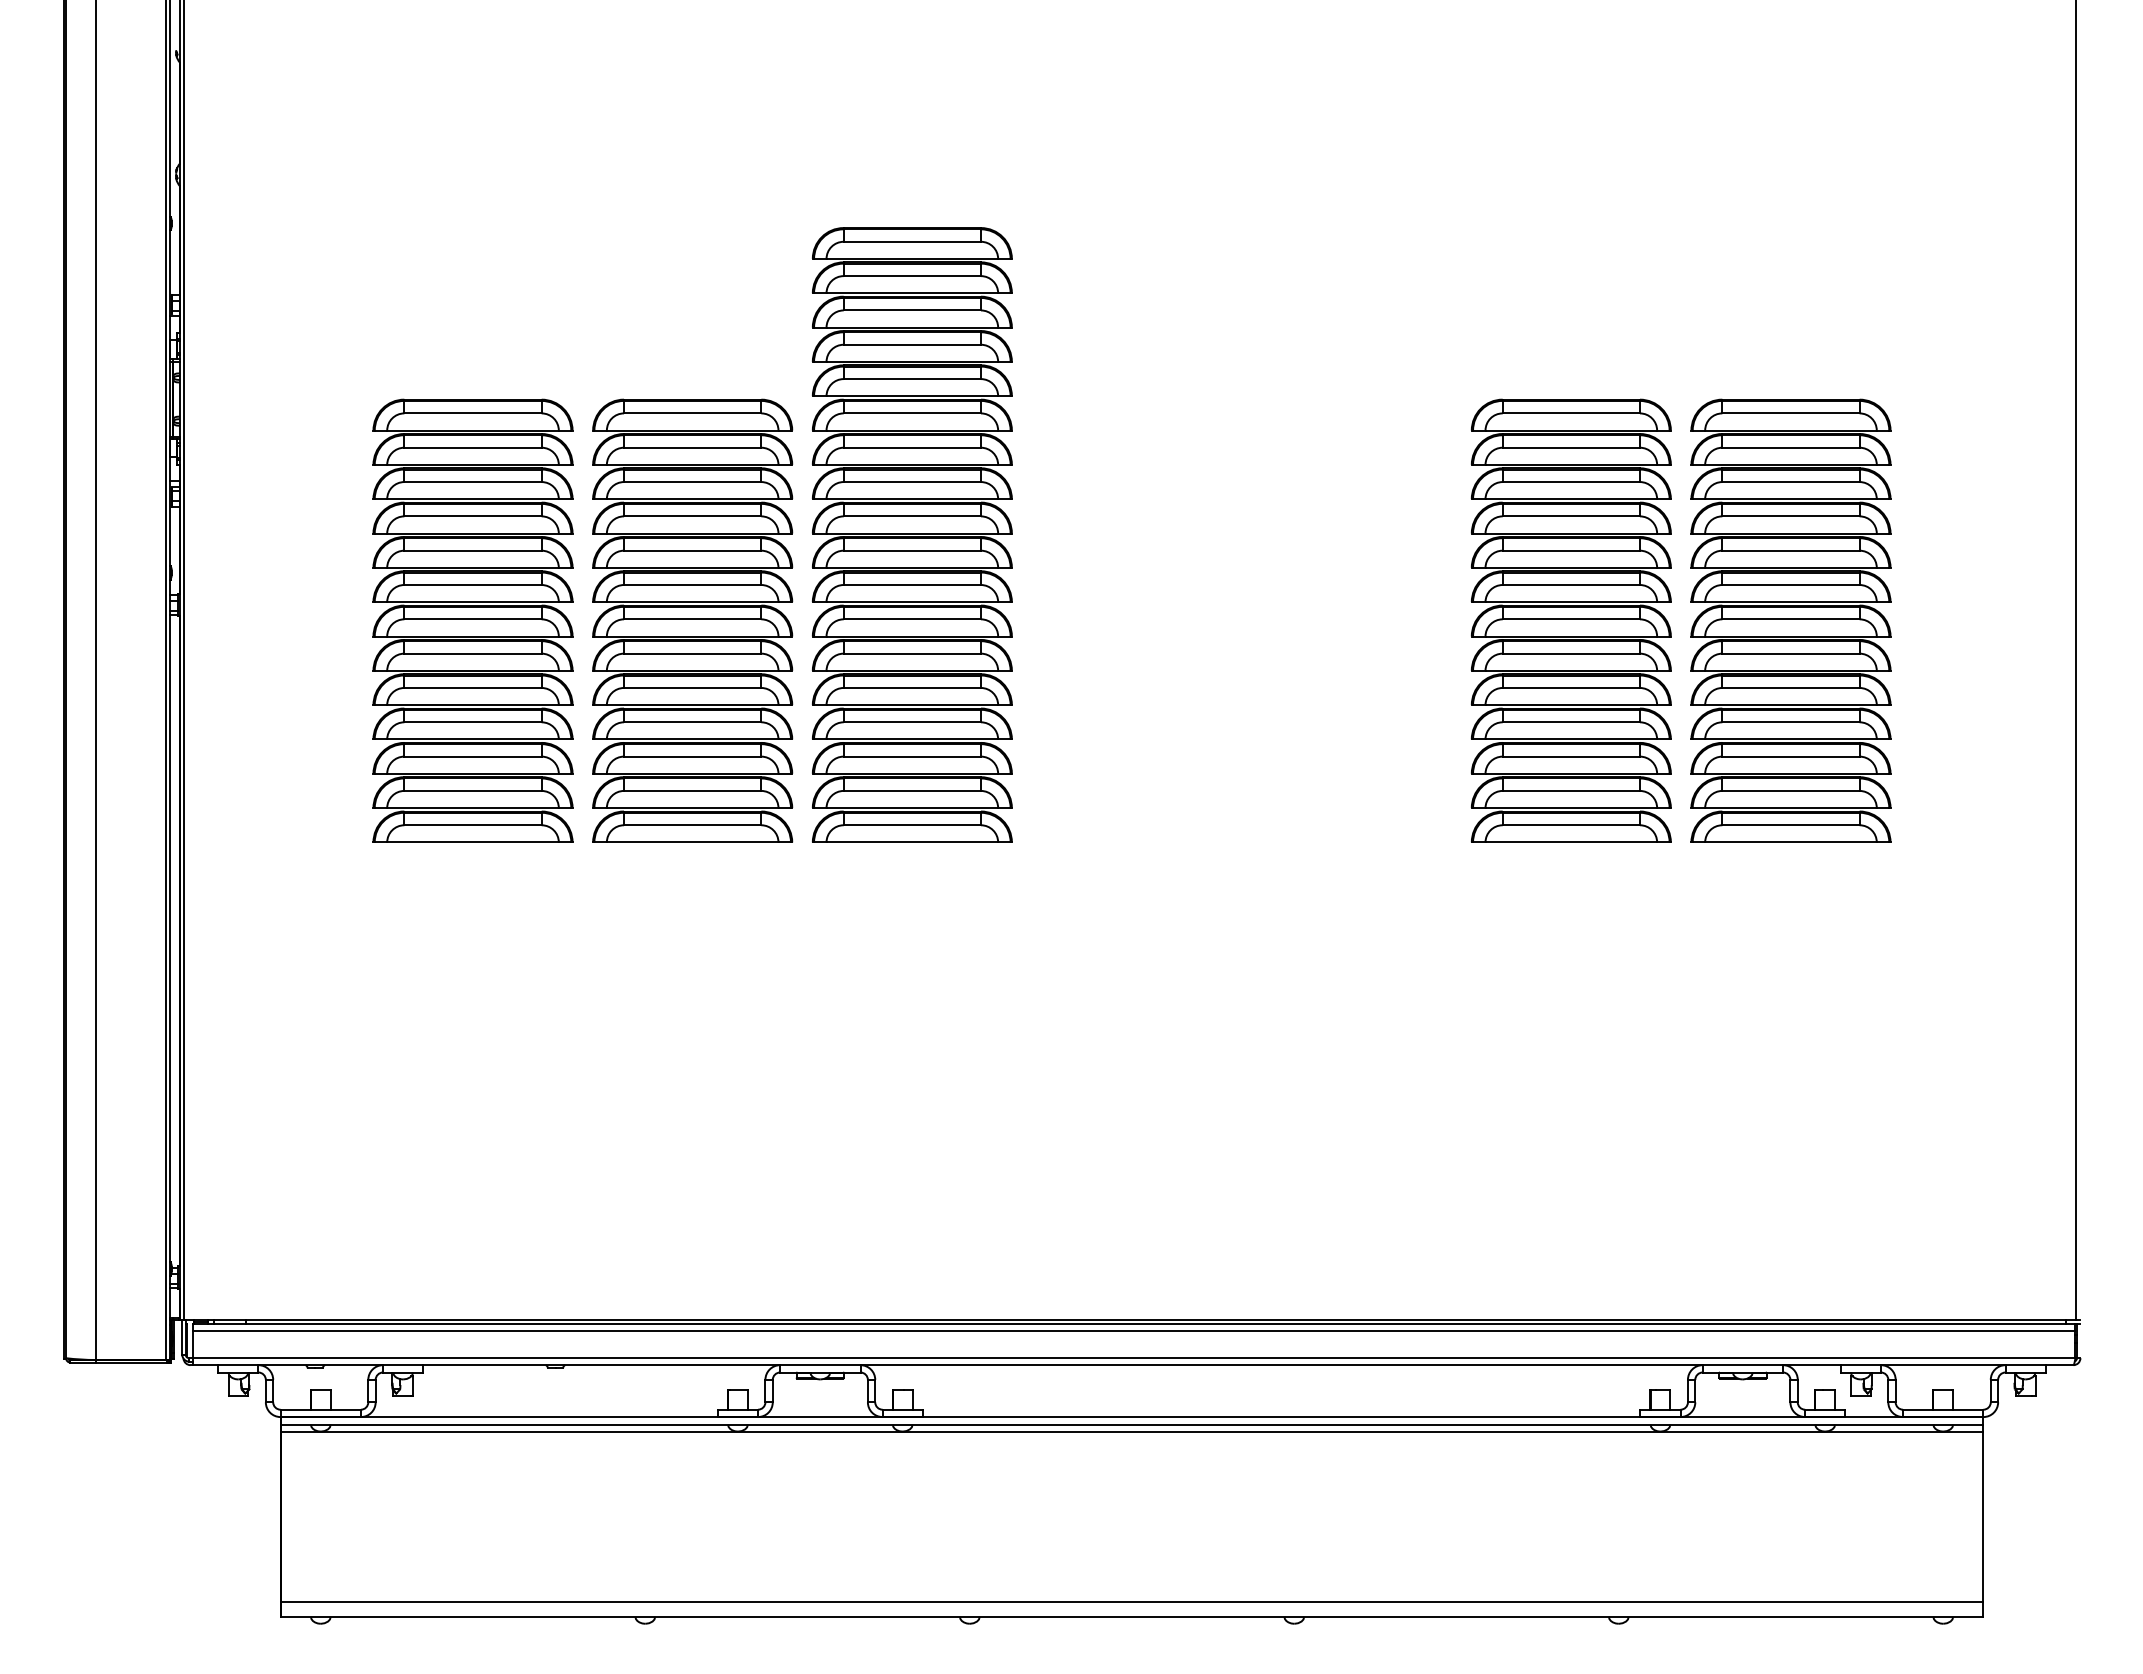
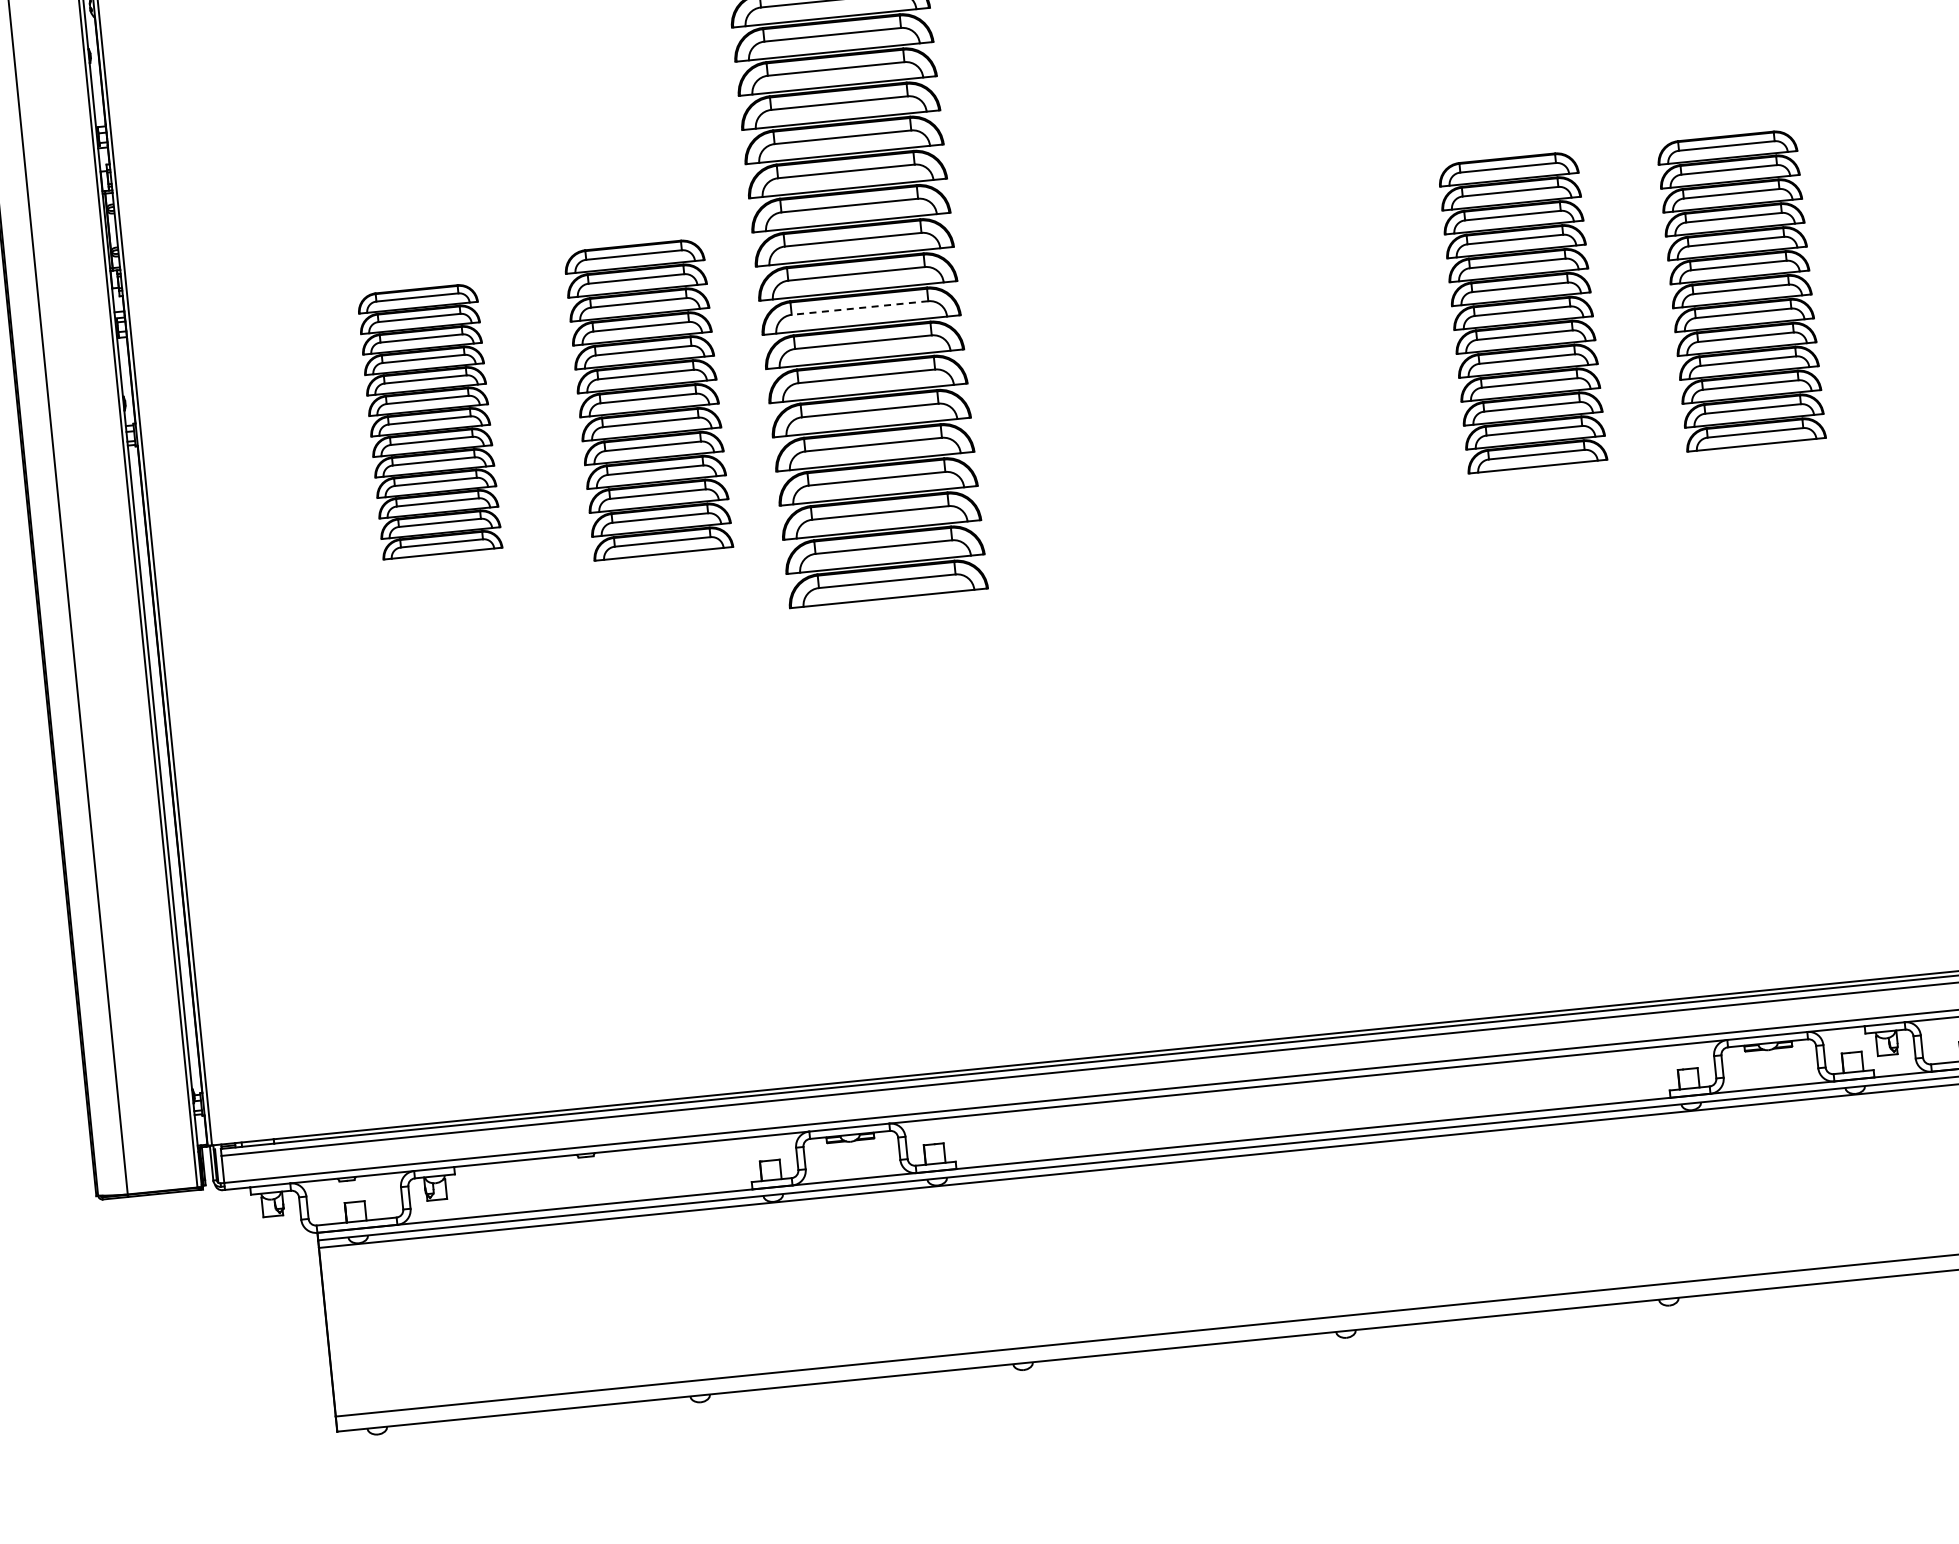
line: (912, 550) -> (860, 307), solid -> dashed
part: (472, 620) -> (429, 421), size x0.6
part: (692, 620) -> (648, 399), size x0.7
part: (1570, 620) -> (1521, 312), size x0.7
part: (1790, 620) -> (1740, 290), size x0.7

